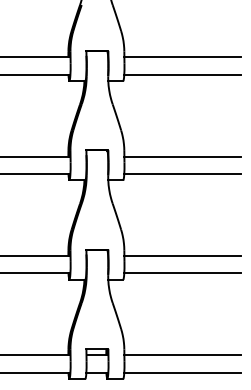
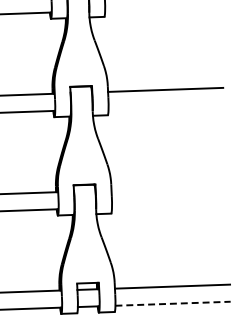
line: (182, 74) -> (162, 8), removed
line: (182, 173) -> (166, 106), removed
line: (182, 256) -> (169, 188), removed
line: (182, 273) -> (169, 205), removed
line: (182, 372) -> (173, 303), solid -> dashed

